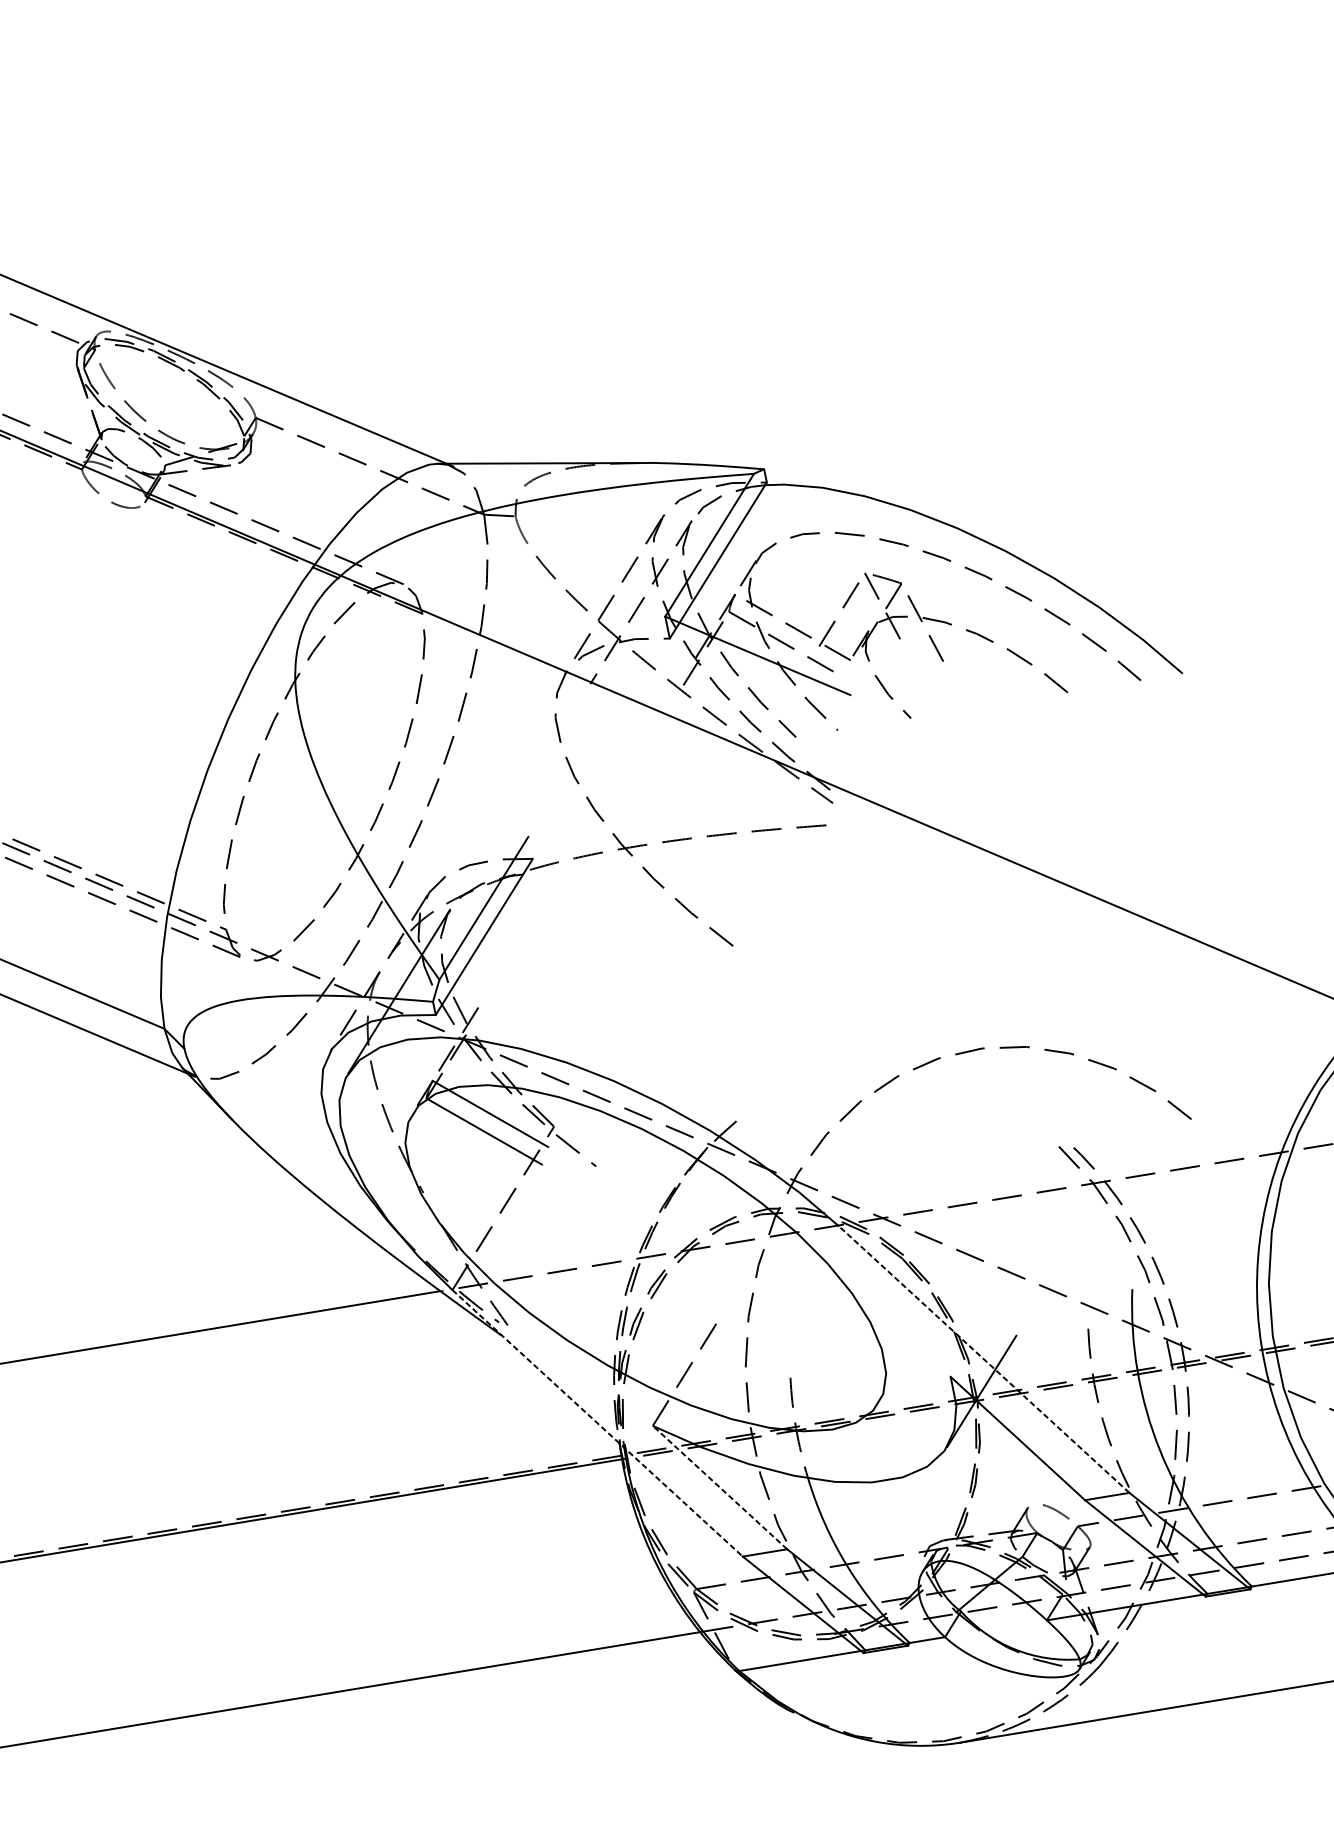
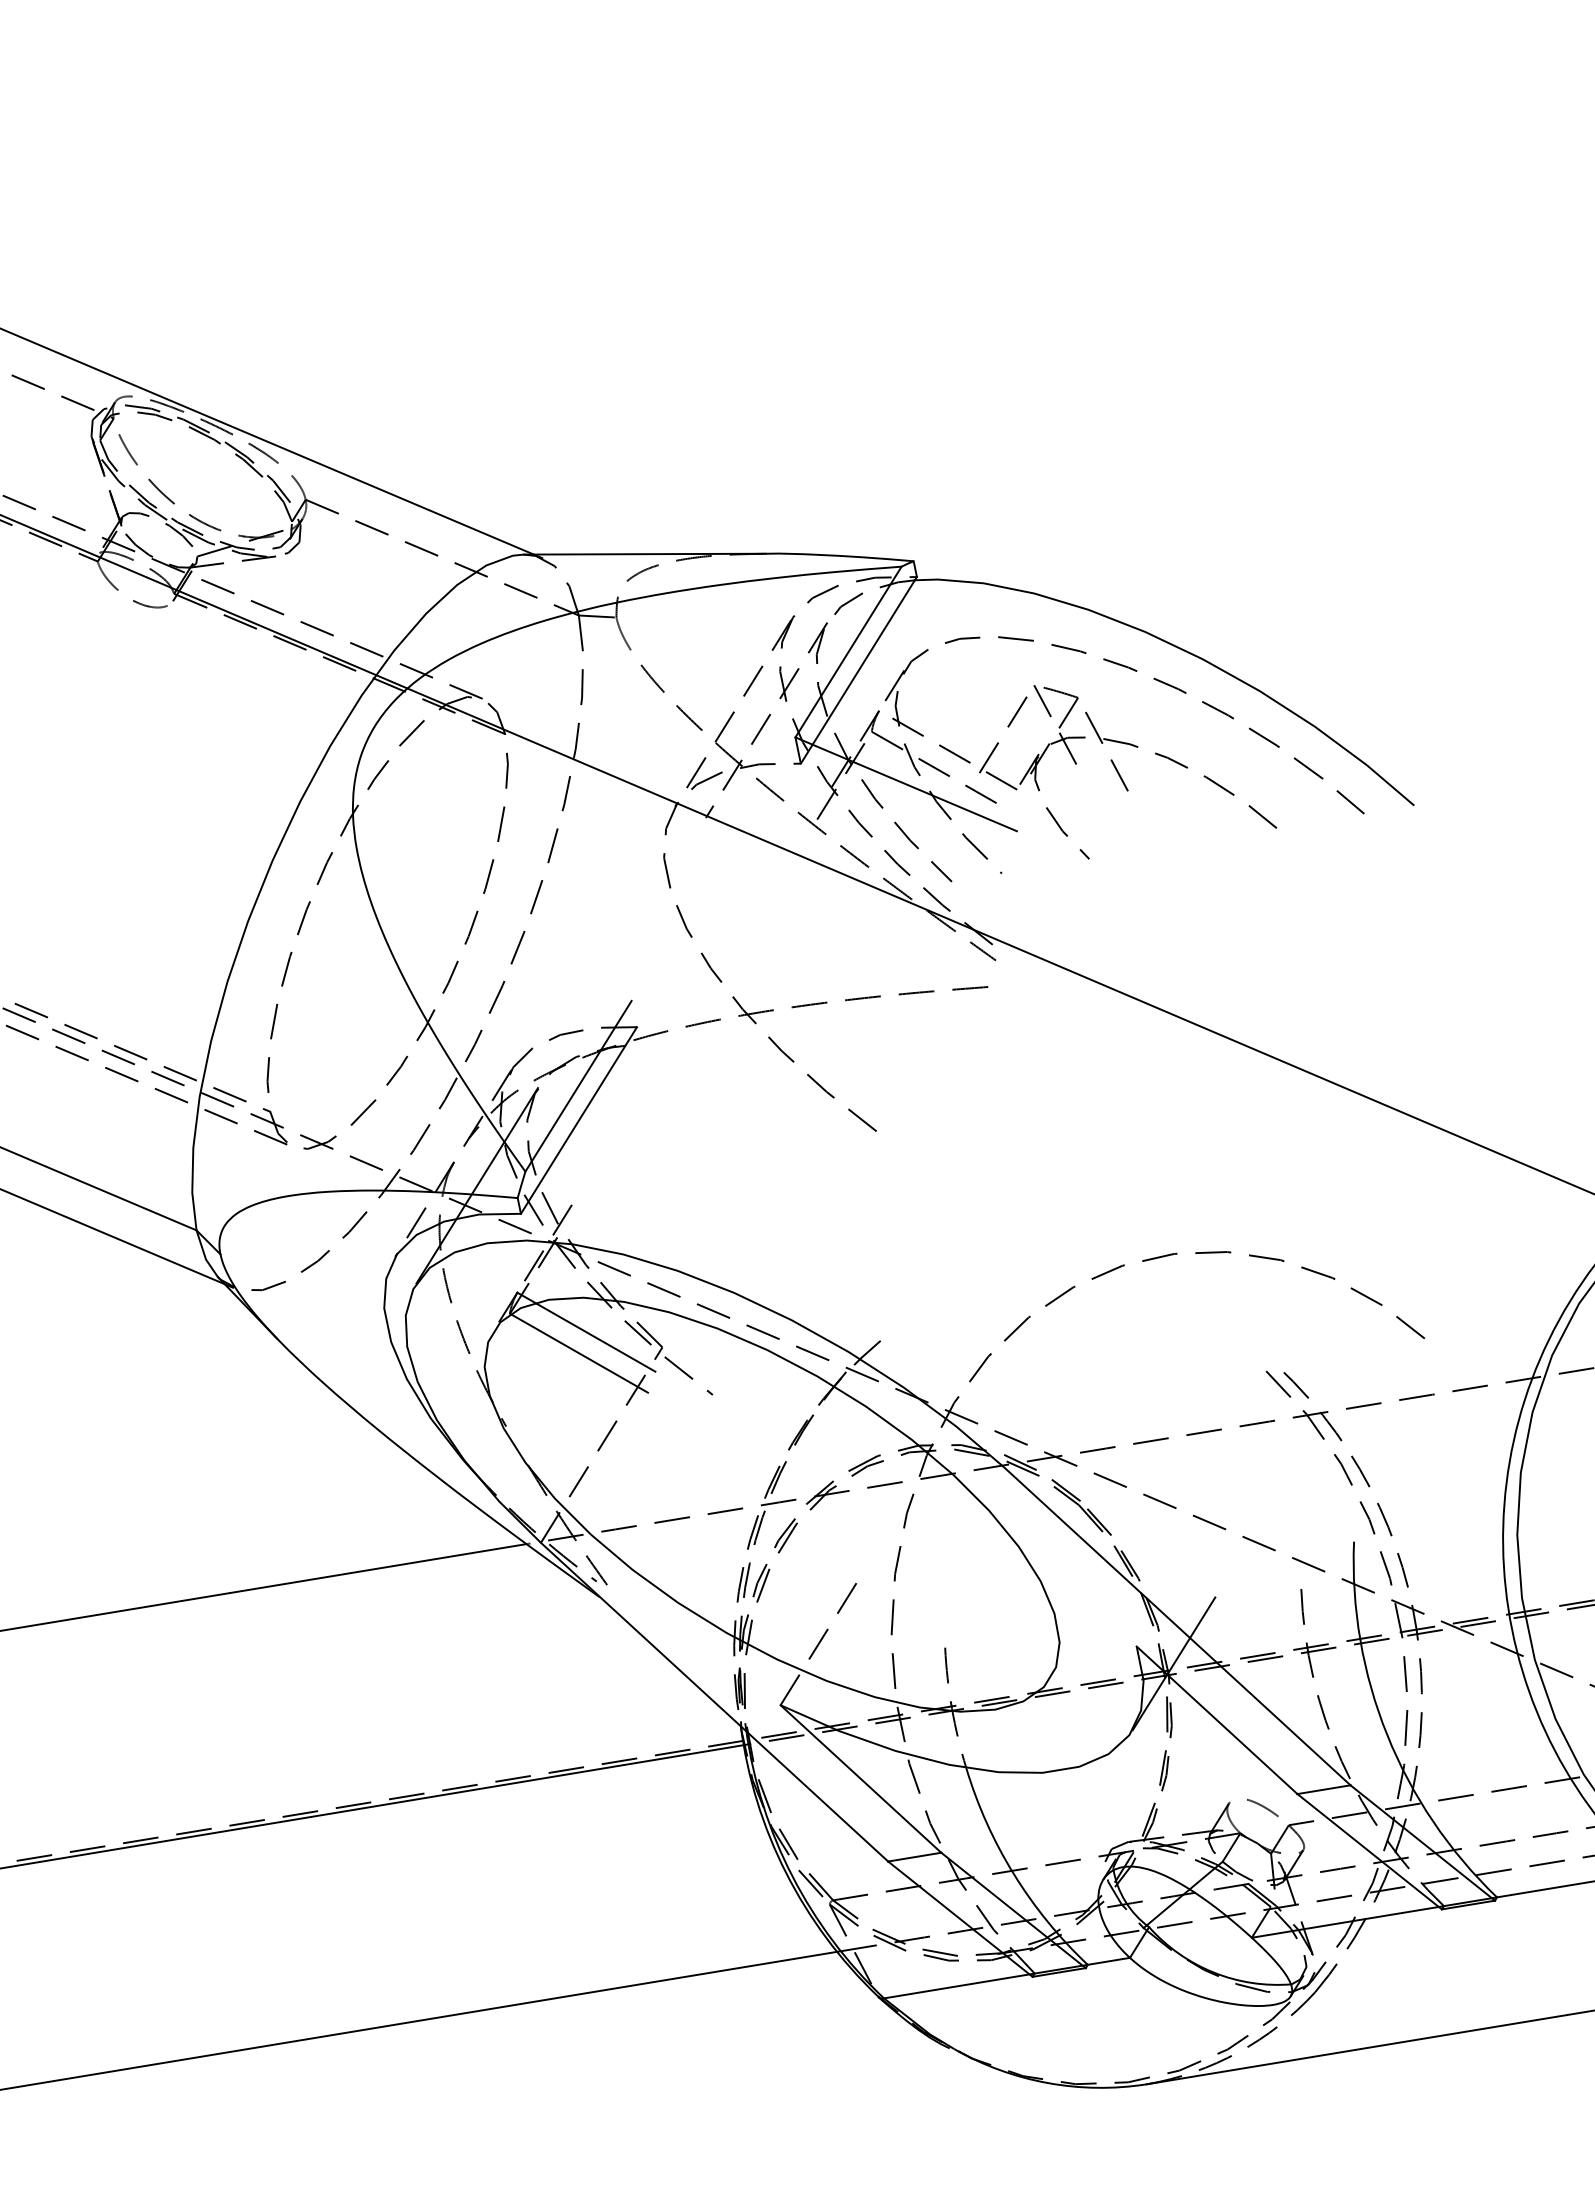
line: (983, 1359) -> (1176, 1625), dashed -> solid
line: (597, 1423) -> (714, 1702), dashed -> solid
line: (719, 1487) -> (860, 1778), dashed -> solid

